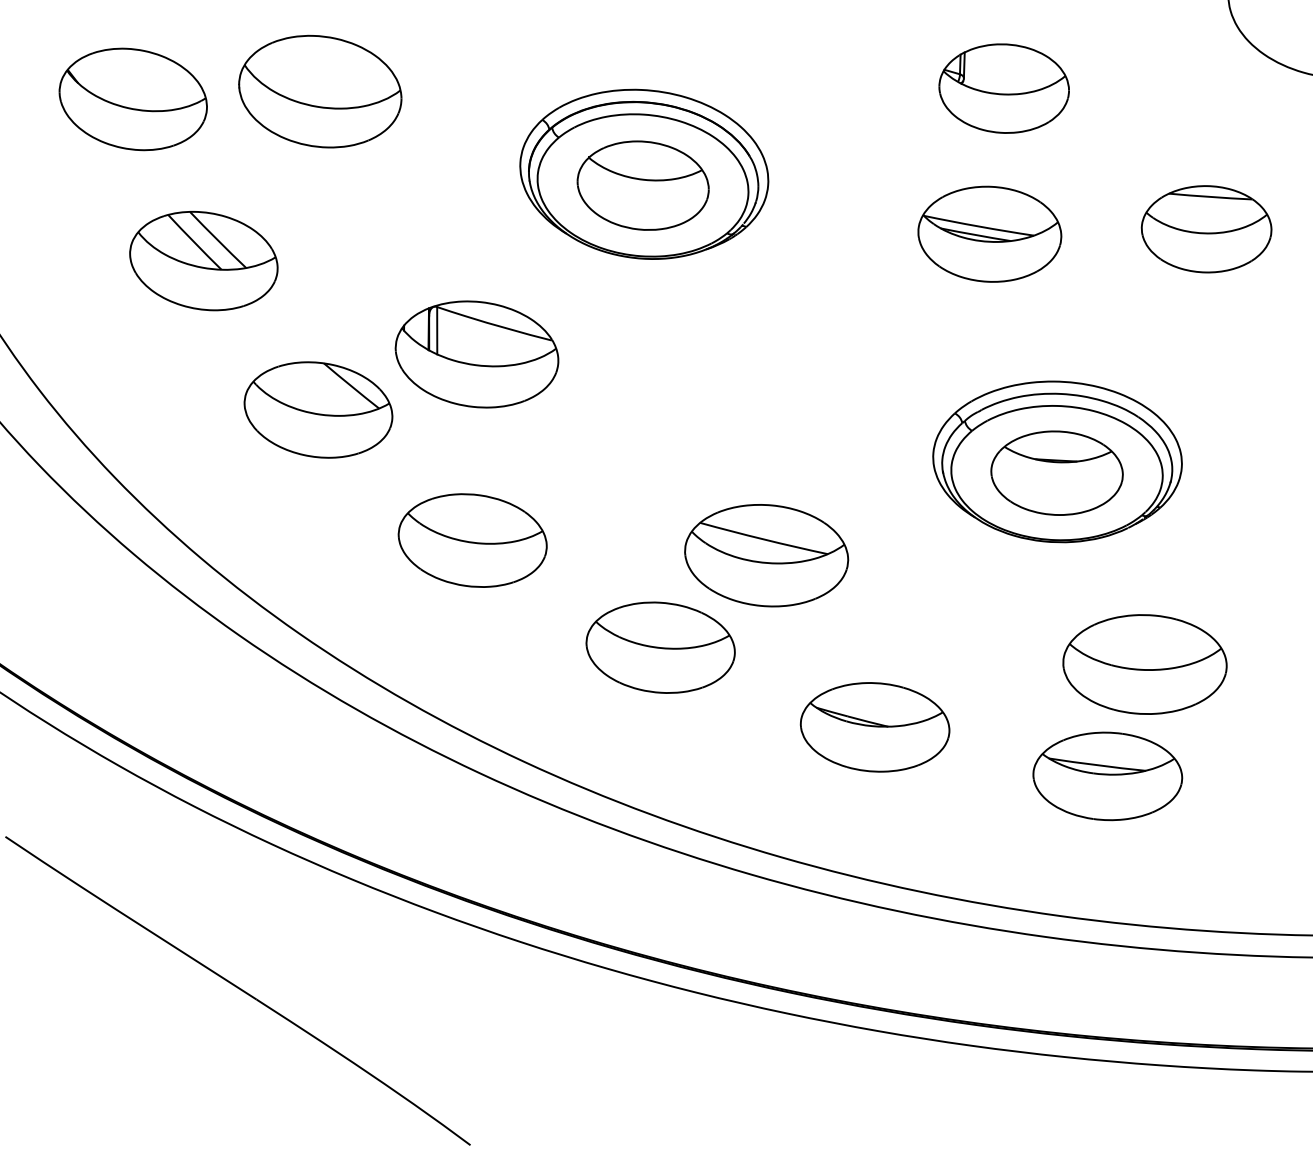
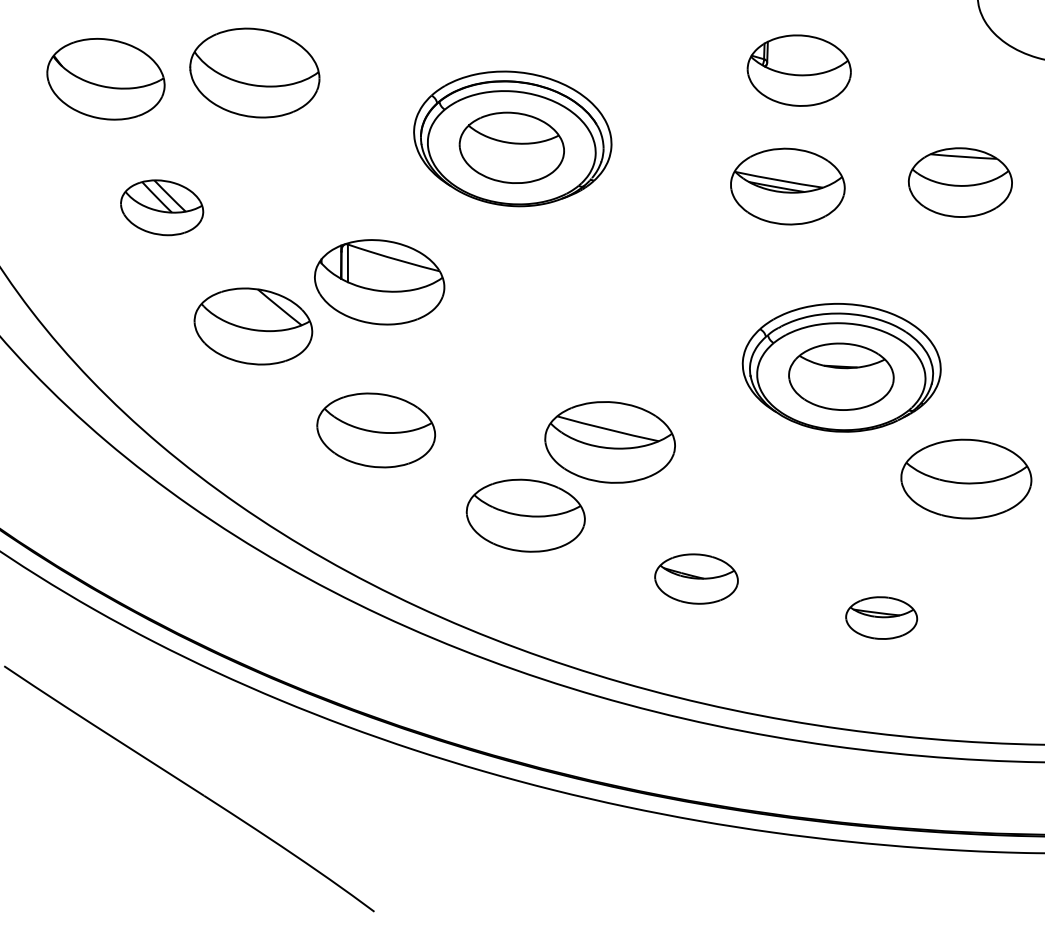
part: (203, 260) -> (161, 207), size x0.7
part: (1145, 663) -> (966, 478), moved
part: (875, 726) -> (696, 578), size x0.7
part: (1107, 775) -> (881, 617), size x0.6

